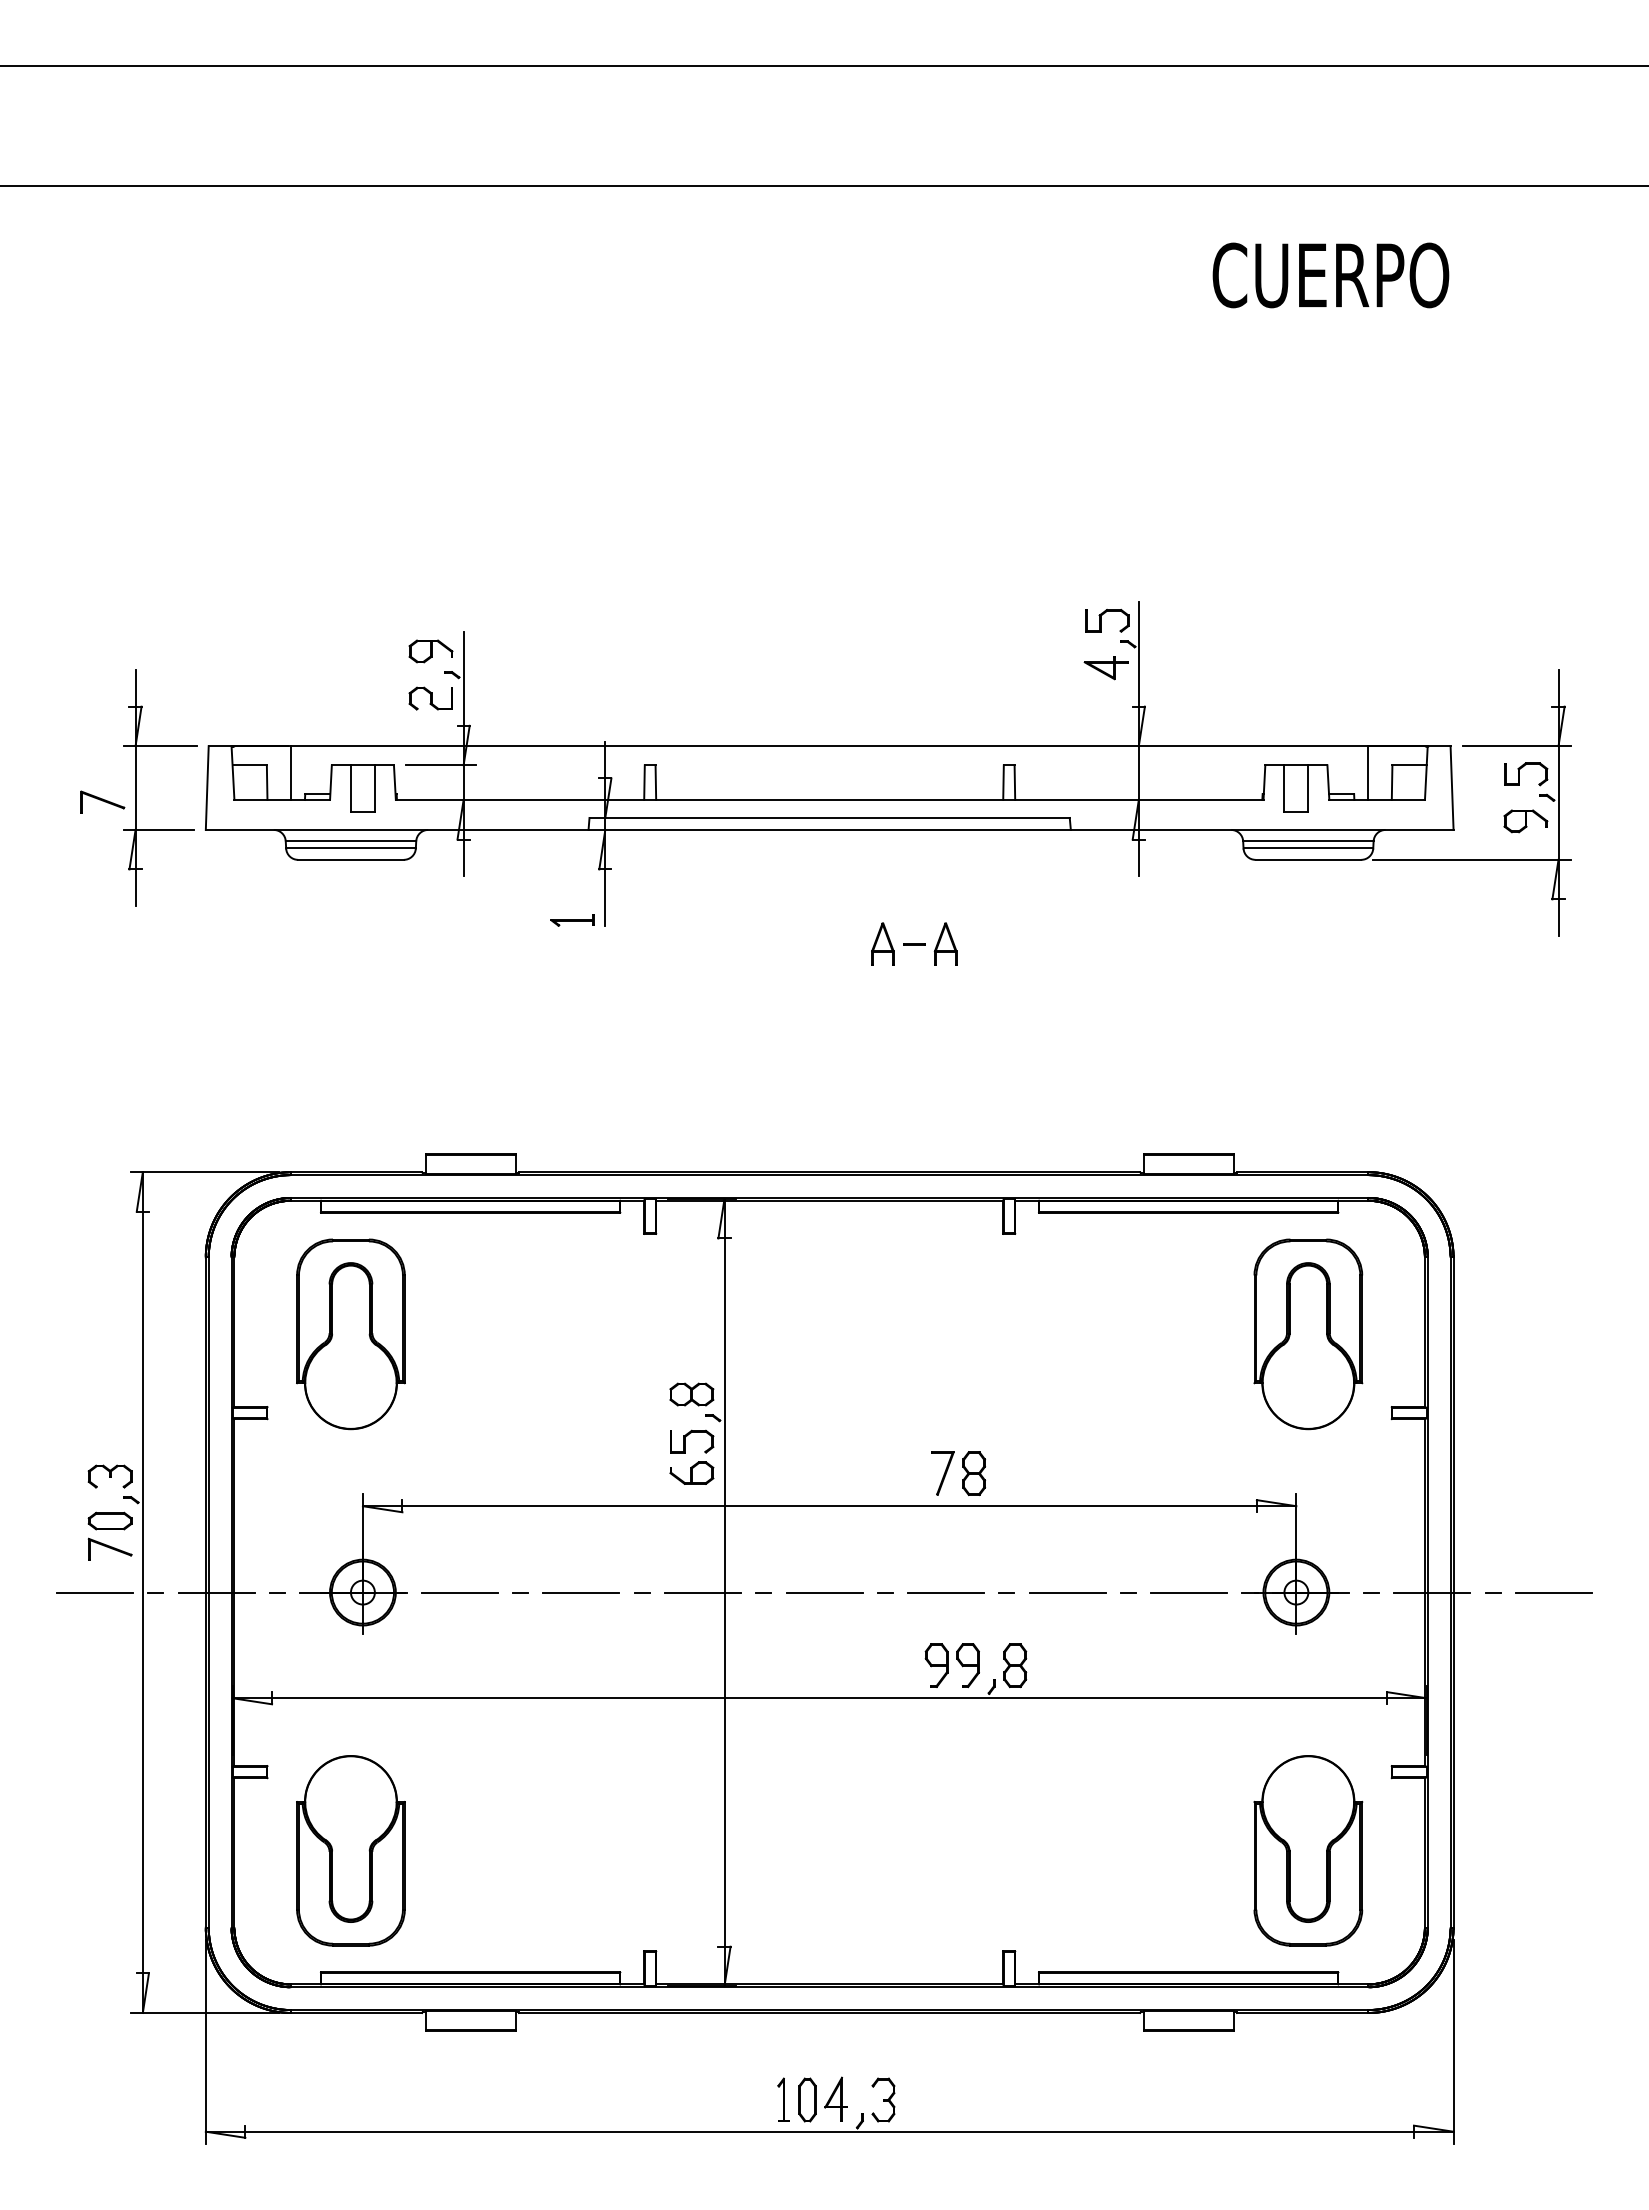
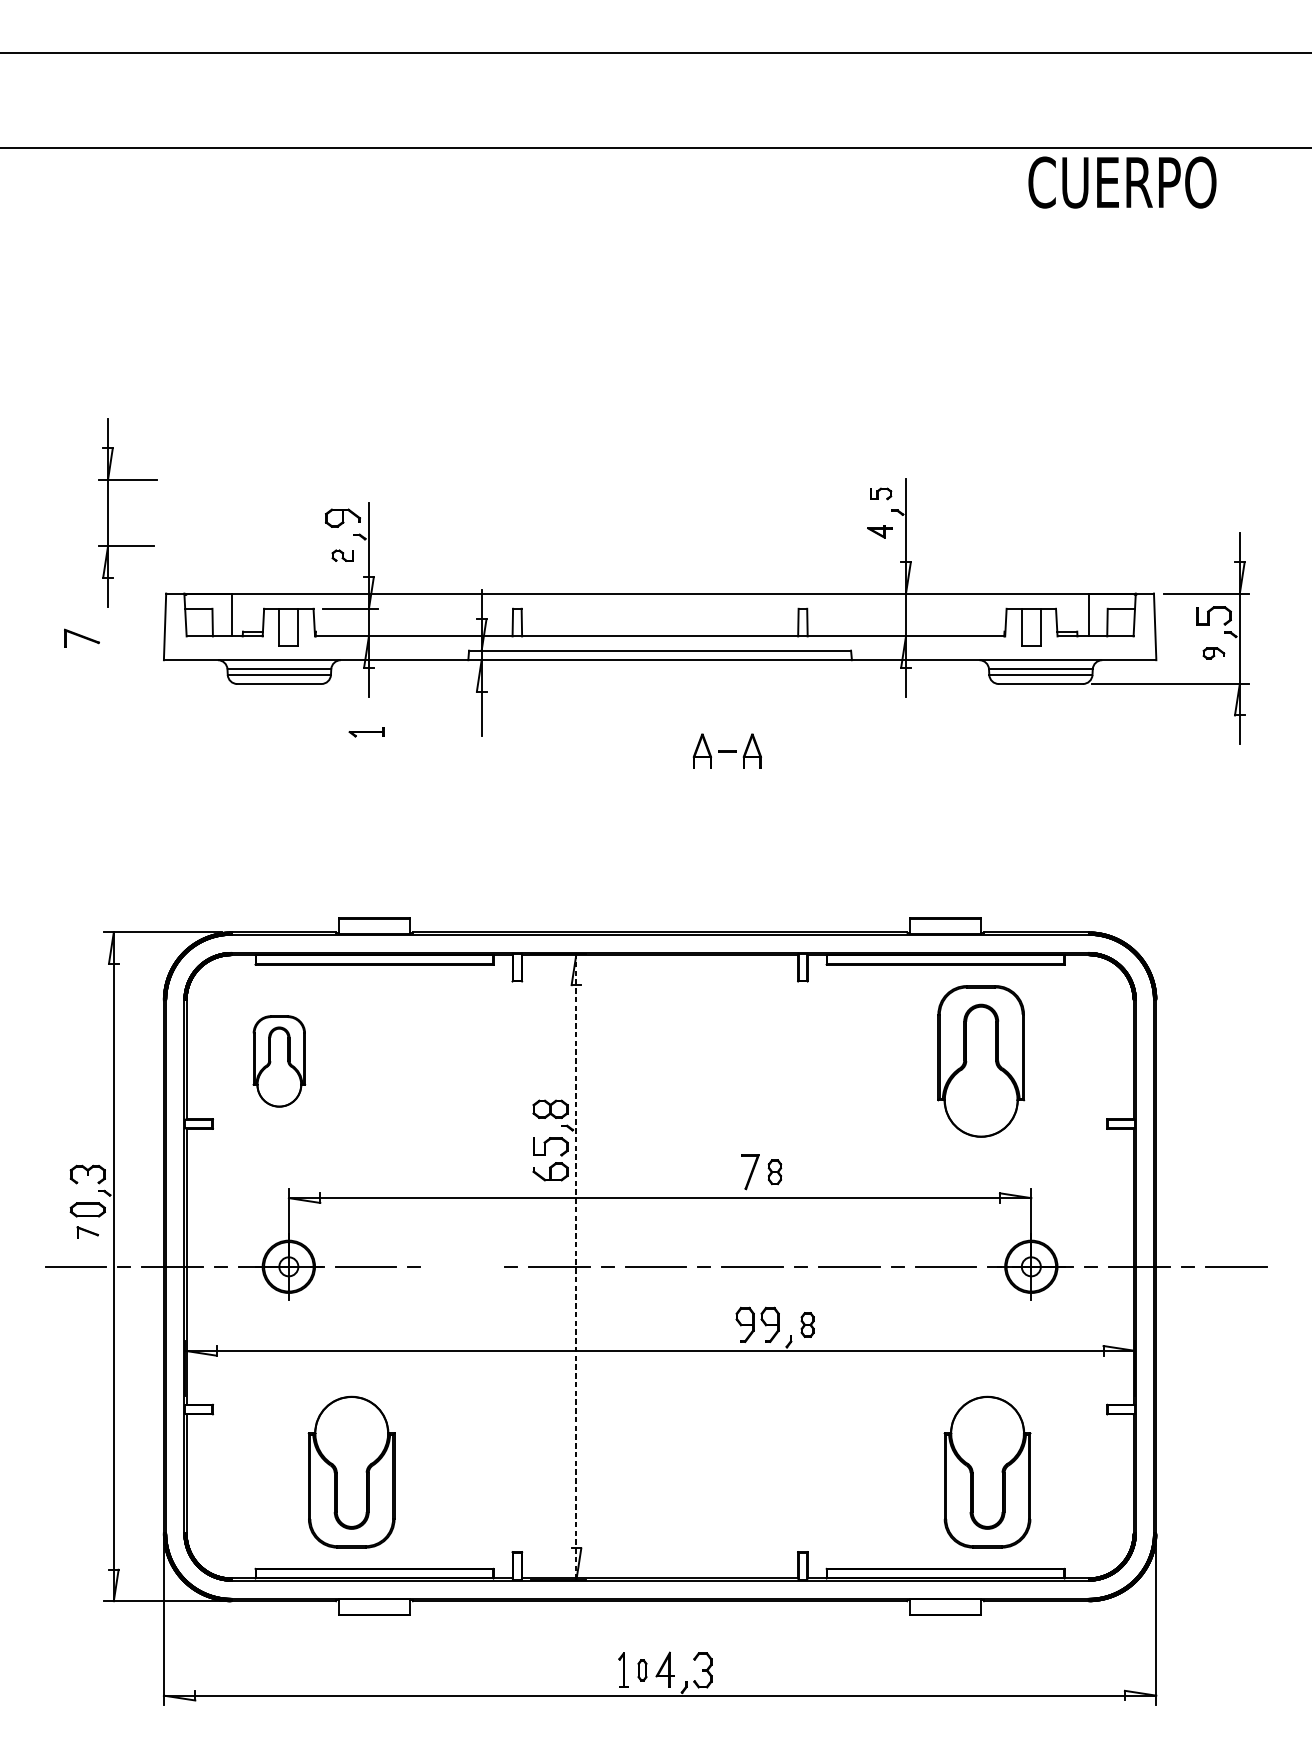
text: (1330, 275) -> (1122, 182), moved
part: (1107, 620) -> (881, 493), size x0.6
part: (1105, 668) -> (879, 531), size x0.7
part: (430, 698) -> (342, 555), size x0.6
part: (136, 787) -> (108, 512), moved
part: (1525, 821) -> (1213, 653), size x0.6
part: (572, 920) -> (366, 732), moved
part: (350, 1334) -> (278, 1061), size x0.6
part: (1308, 1334) -> (981, 1061), moved
part: (973, 1473) -> (774, 1172), size x0.7
part: (109, 1548) -> (87, 1231), size x0.6
line: (580, 1592) -> (461, 1266), removed
line: (724, 1592) -> (576, 1266), solid -> dashed
part: (1015, 1665) -> (807, 1324), size x0.7
part: (350, 1850) -> (351, 1471), moved
part: (1308, 1850) -> (987, 1471), moved
part: (807, 2099) -> (642, 1670), size x0.6

